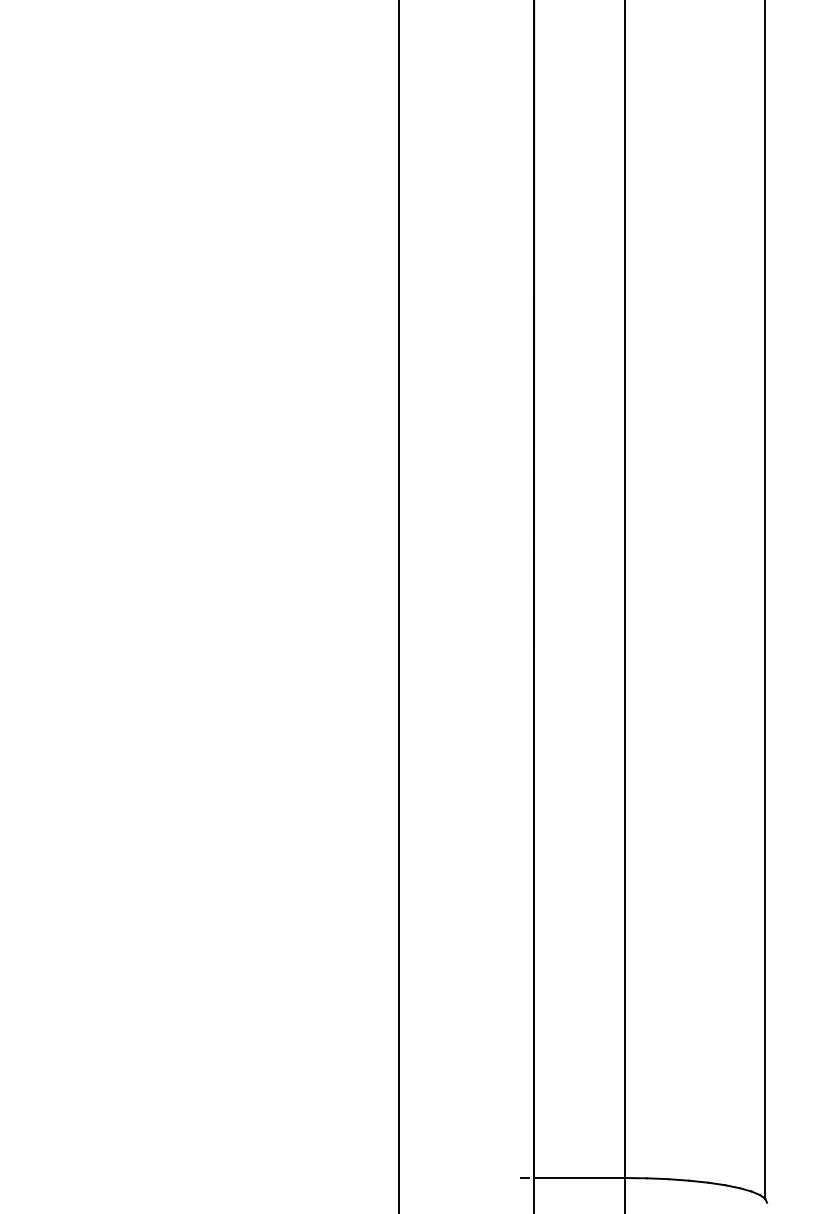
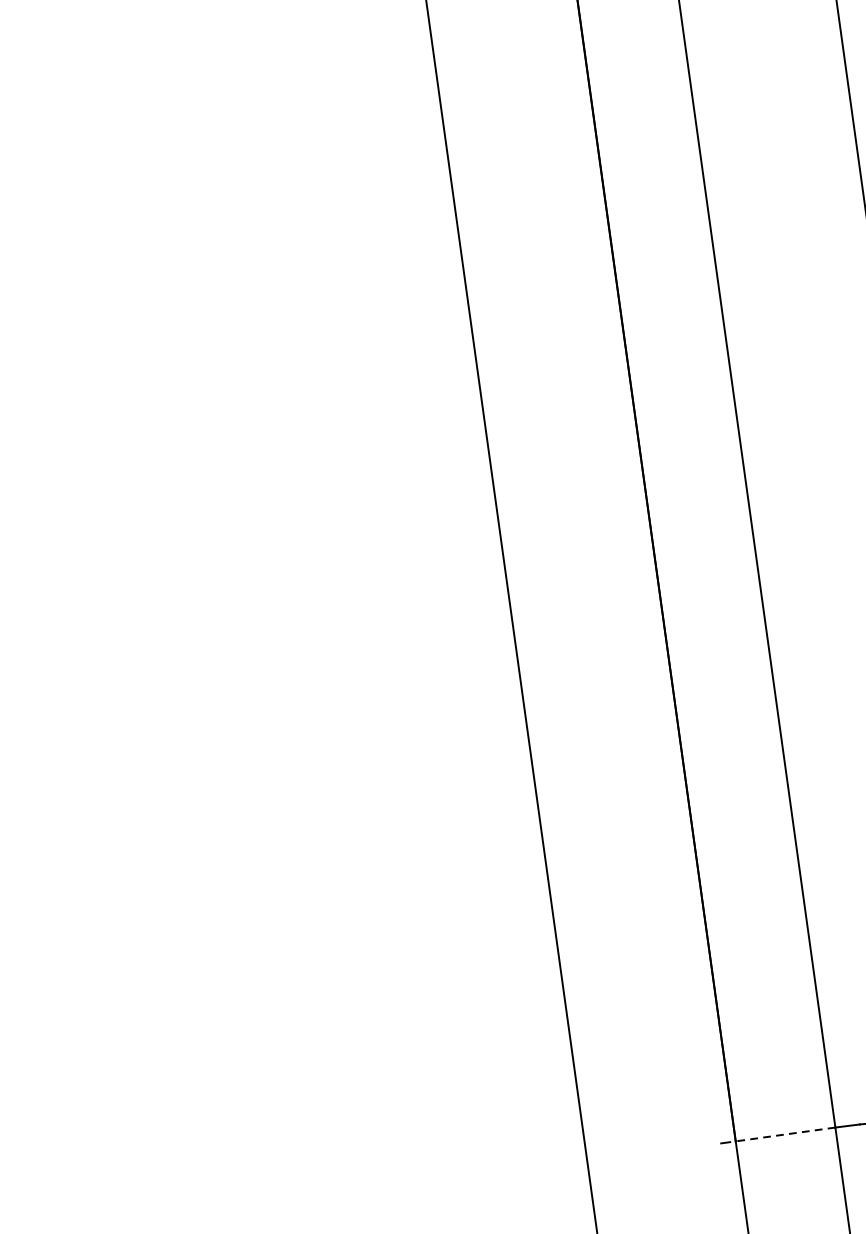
line: (578, 1178) -> (784, 1135), solid -> dashed

